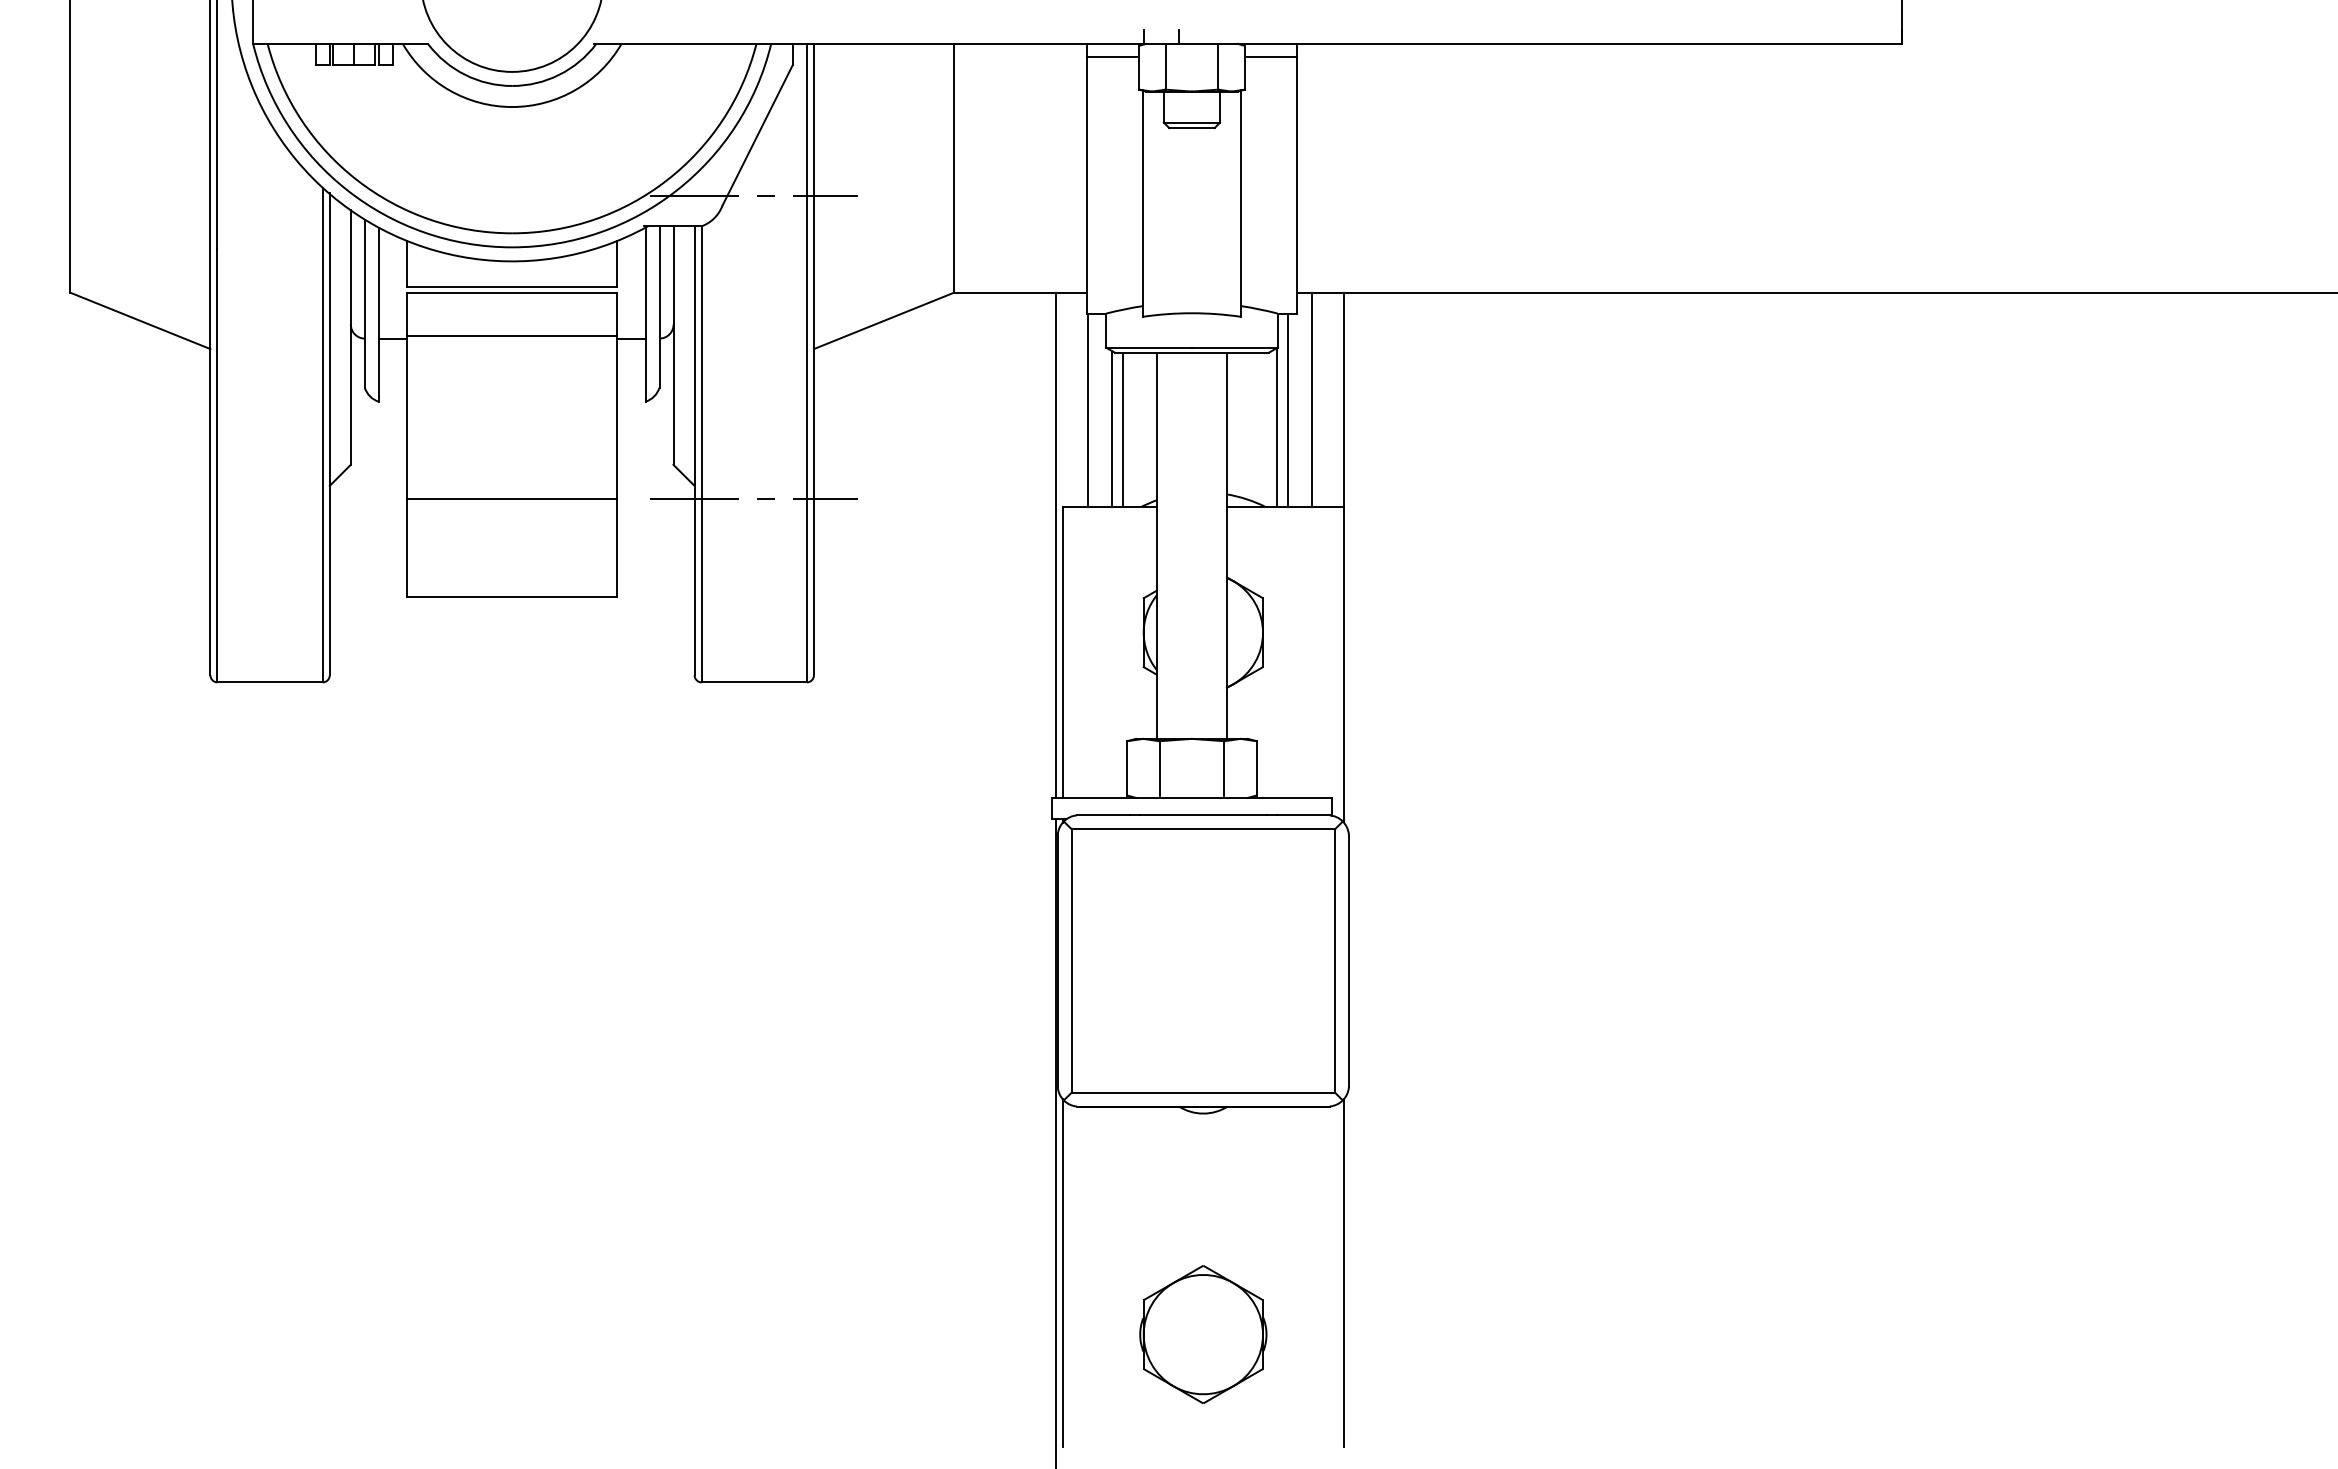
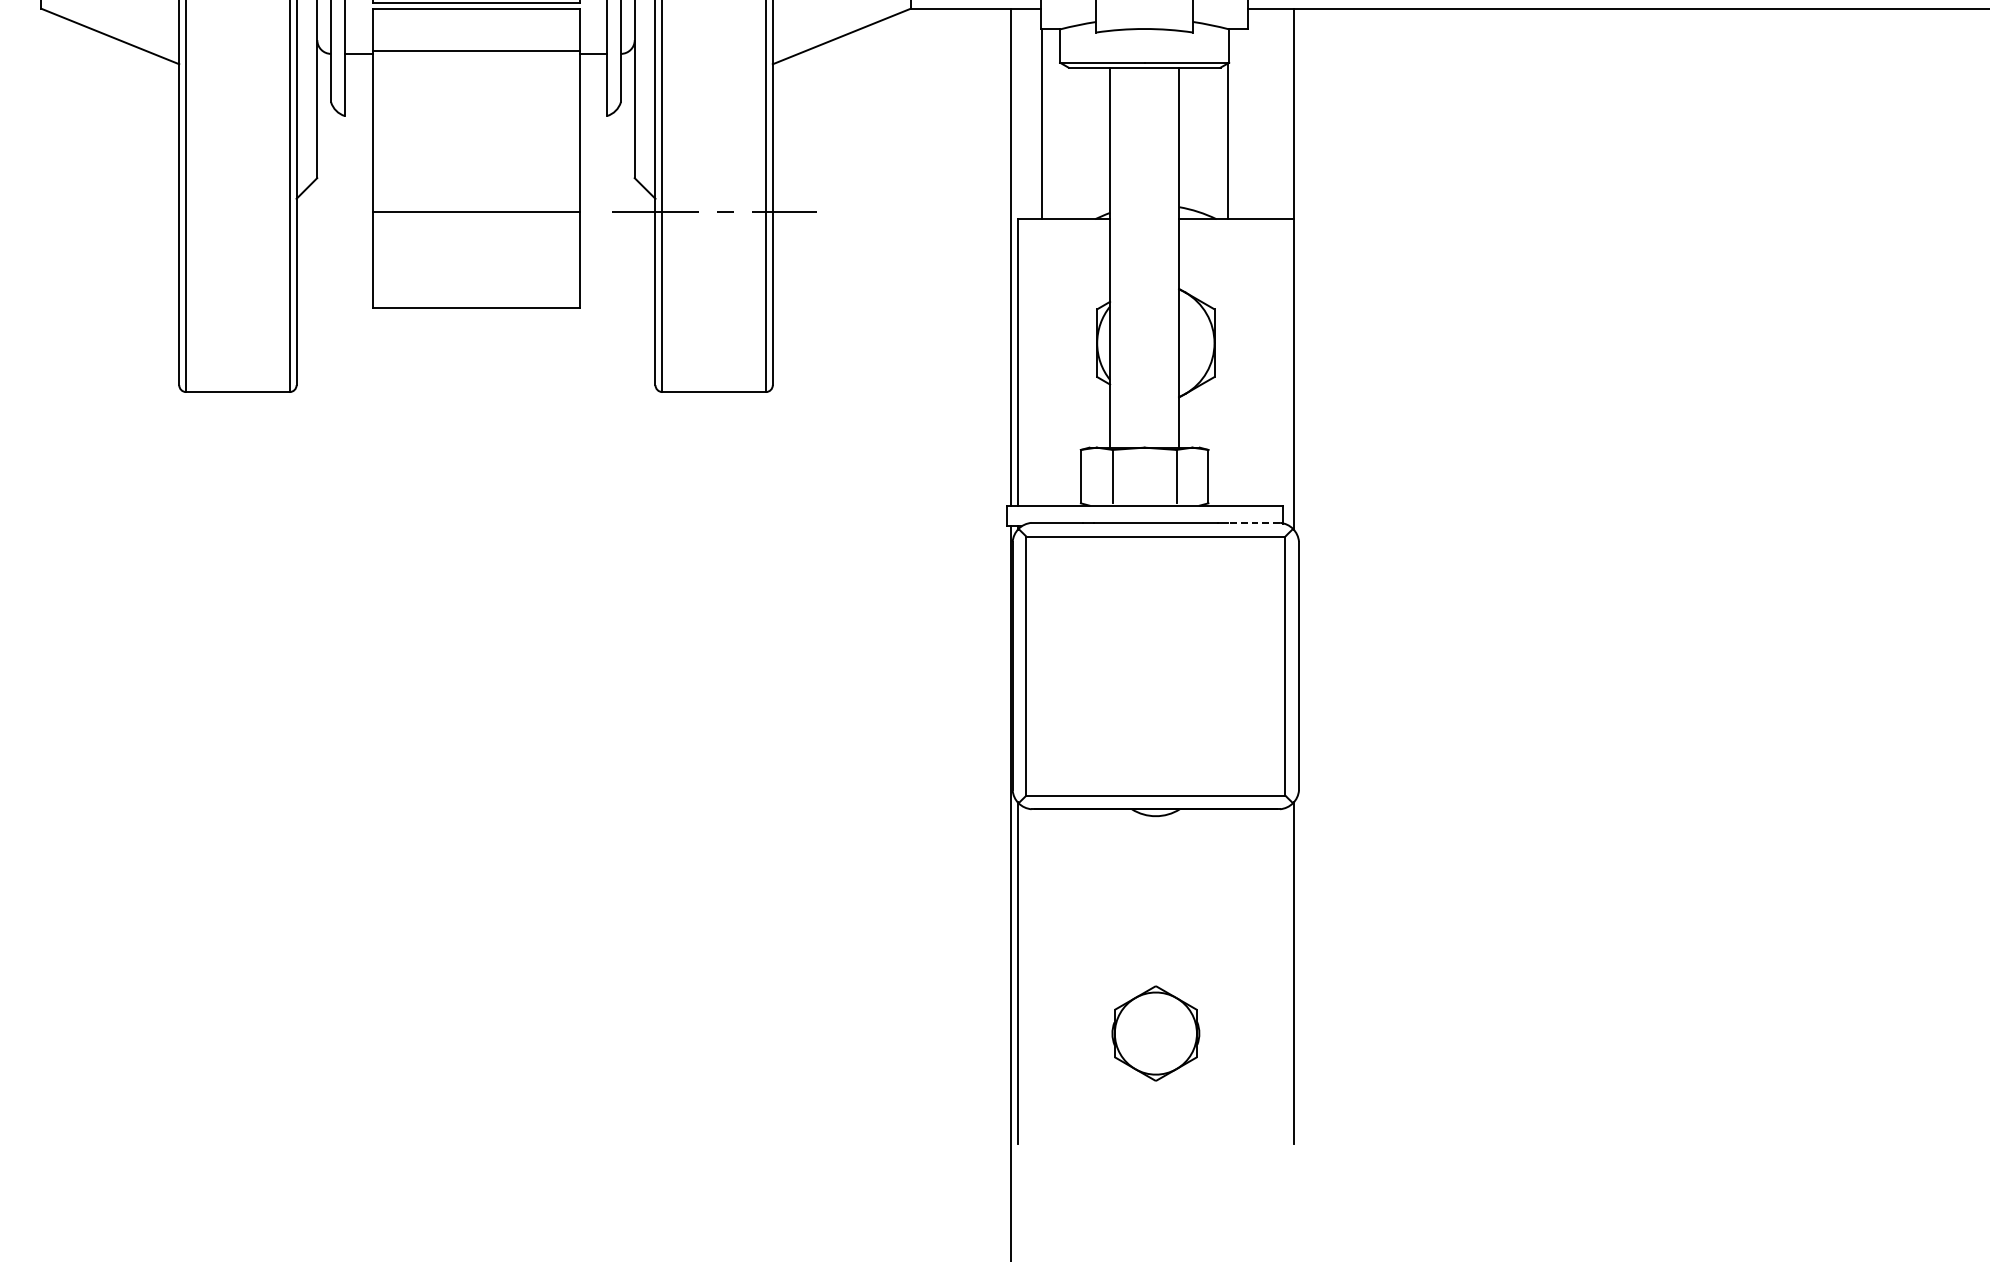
line: (1312, 399) -> (1263, 113), removed
line: (1287, 409) -> (1238, 123), removed
line: (1112, 428) -> (1066, 142), removed
line: (1122, 429) -> (1076, 143), removed
line: (1302, 815) -> (1253, 523), solid -> dashed
part: (1203, 1334) -> (1156, 1033), size x0.7

